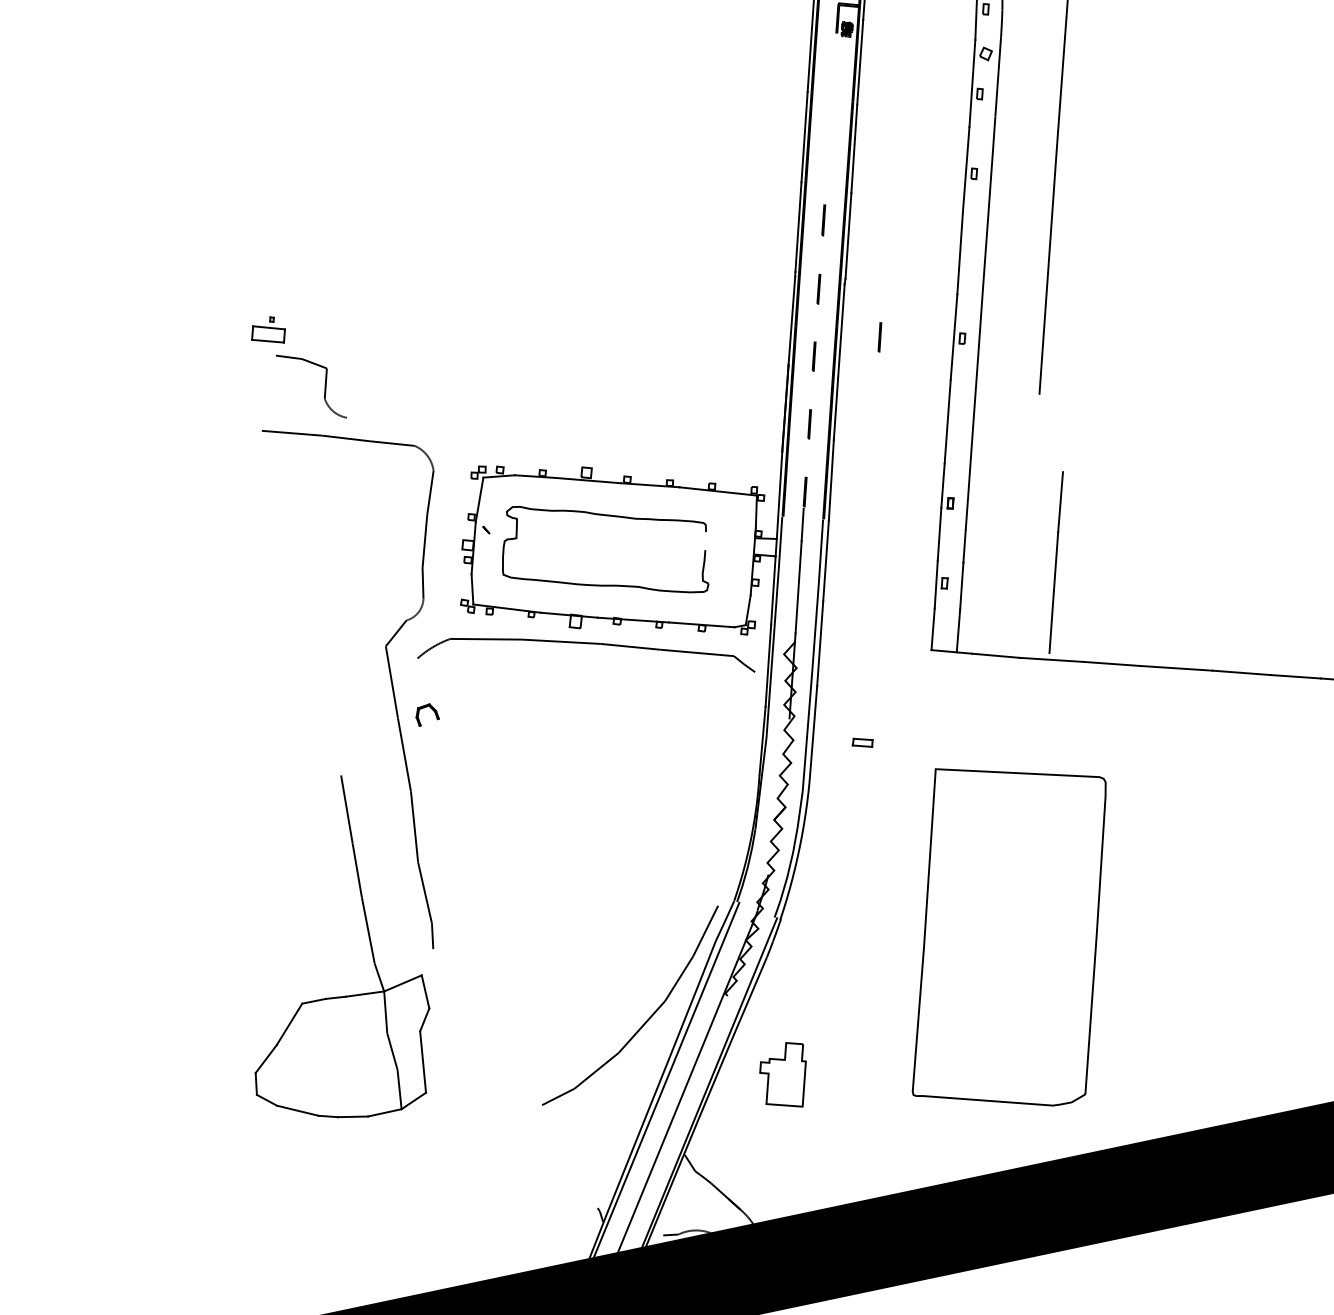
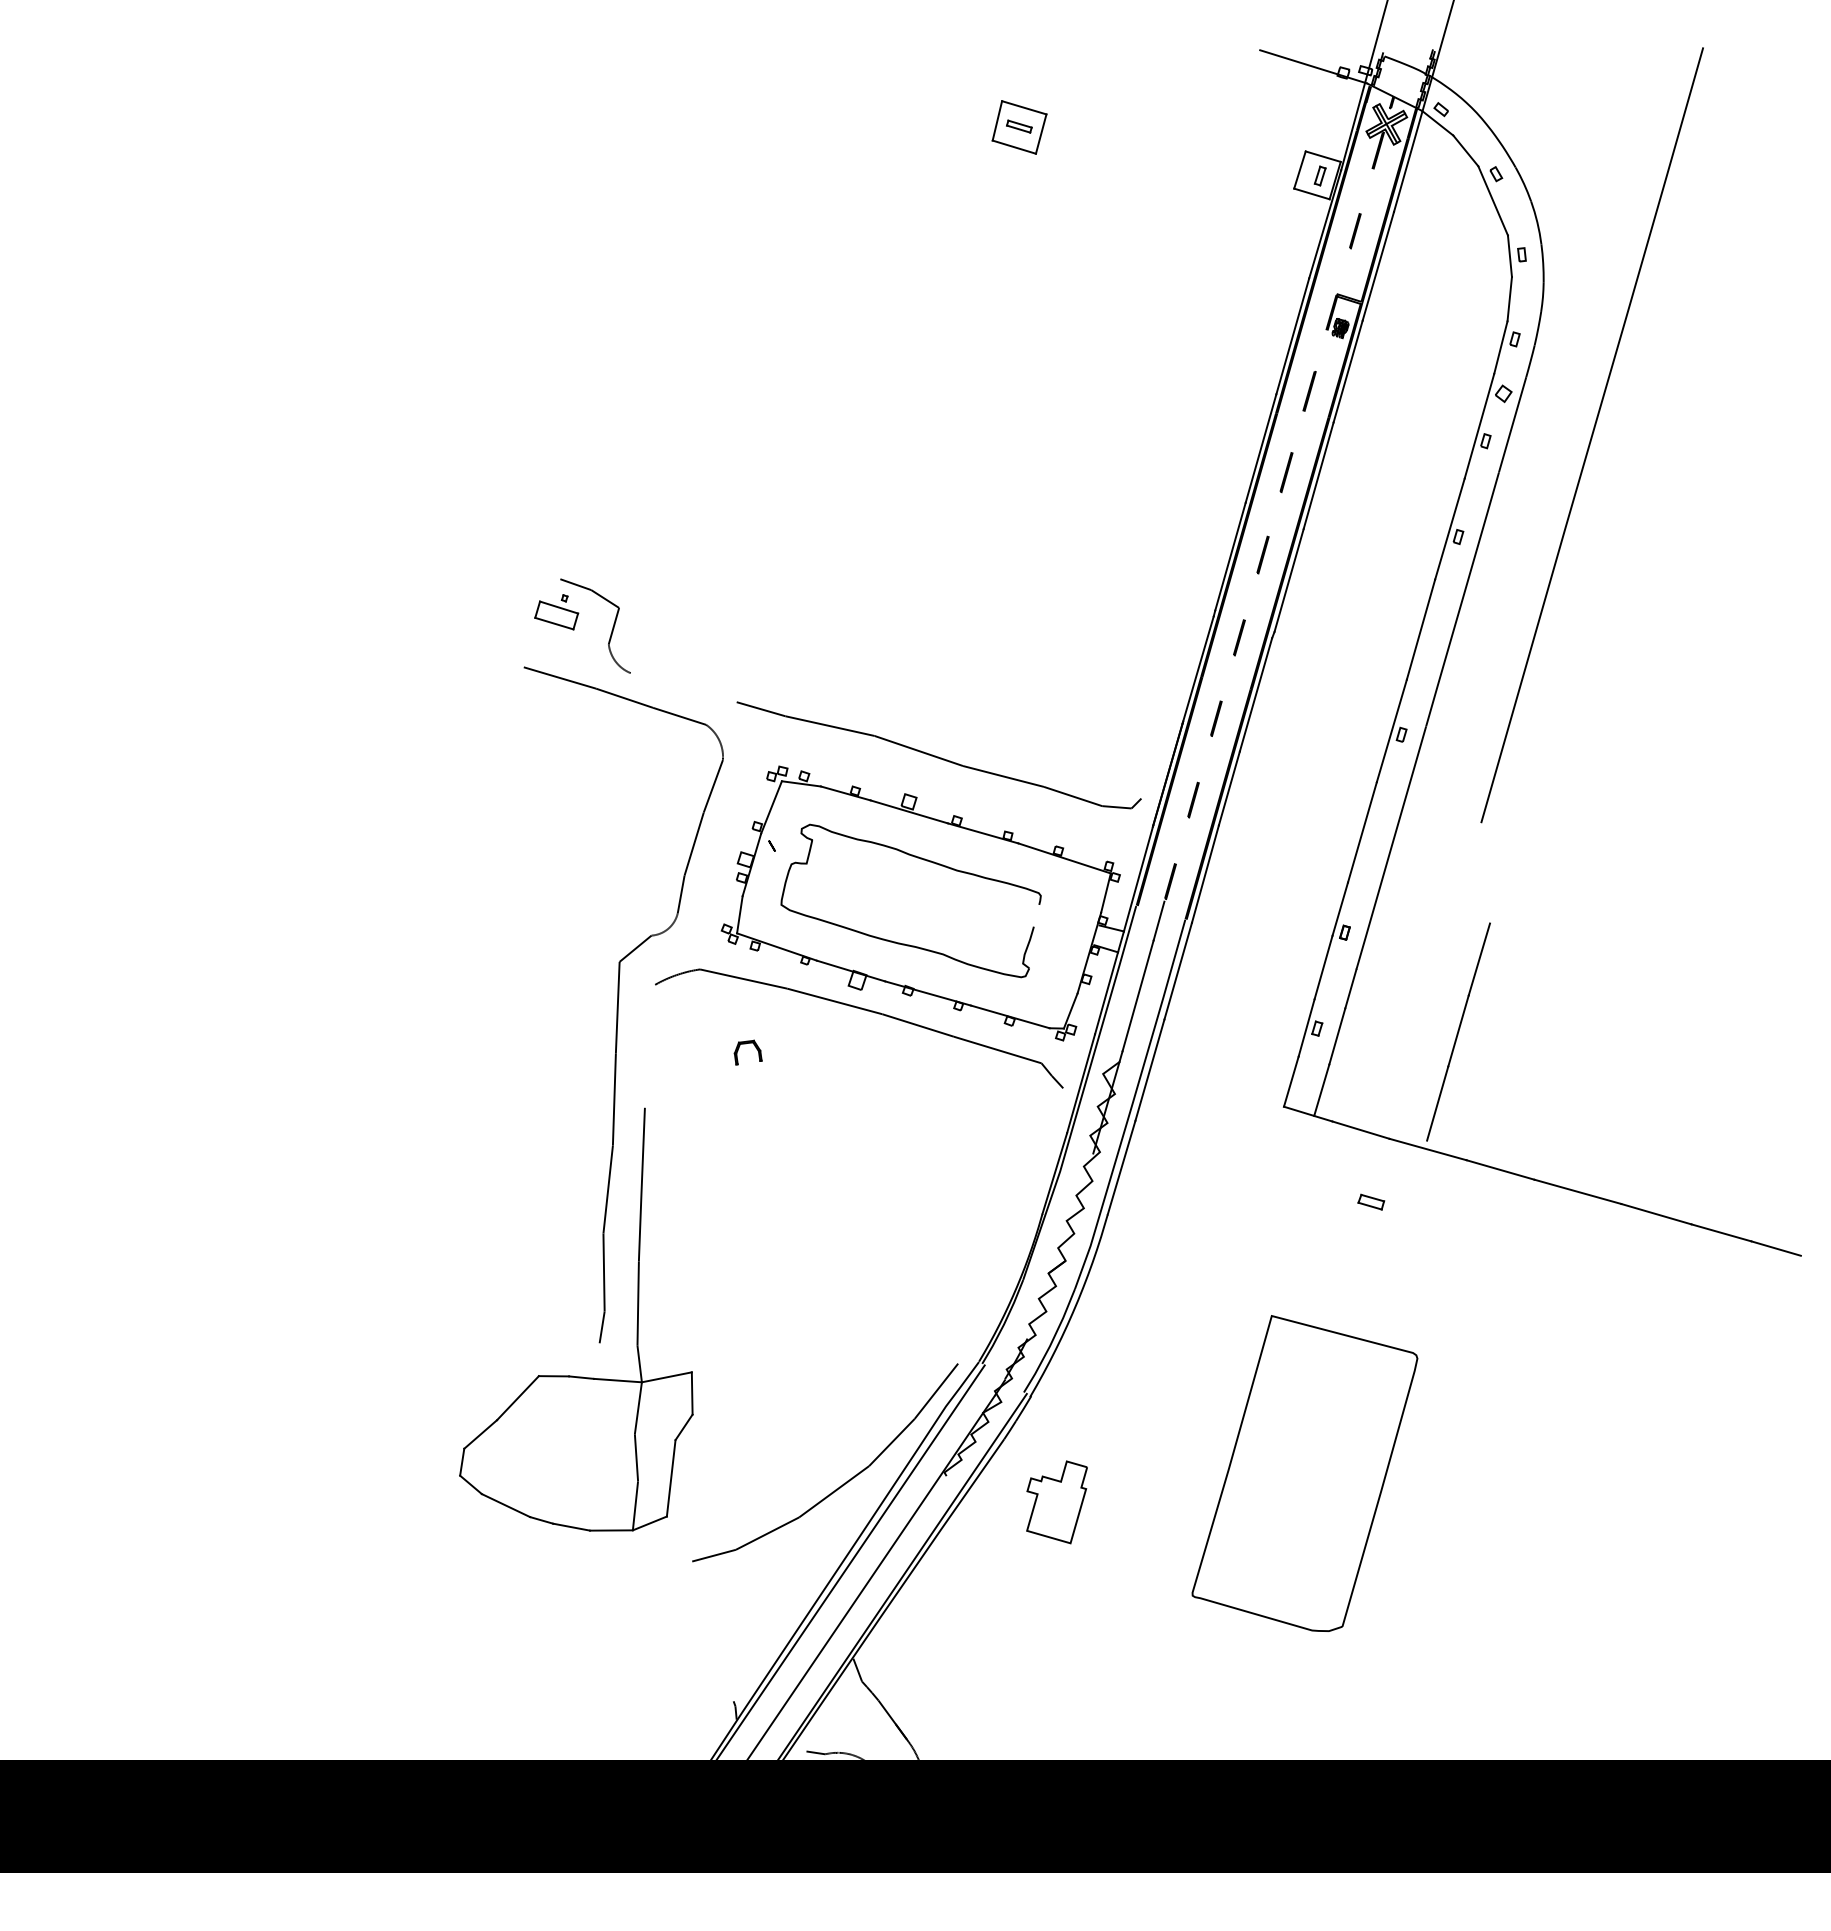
line: (833, 84) -> (1309, 391), added
line: (828, 151) -> (1286, 472), added
part: (267, 332) -> (556, 612), moved
line: (879, 336) -> (1301, 711), removed
curve: (602, 432) -> (938, 756), added
part: (424, 708) -> (746, 1044), moved
part: (862, 742) -> (1371, 1201), moved
part: (1008, 934) -> (1304, 1473), size x0.71
part: (329, 997) -> (573, 1375), moved
part: (784, 1076) -> (1056, 1502), moved

